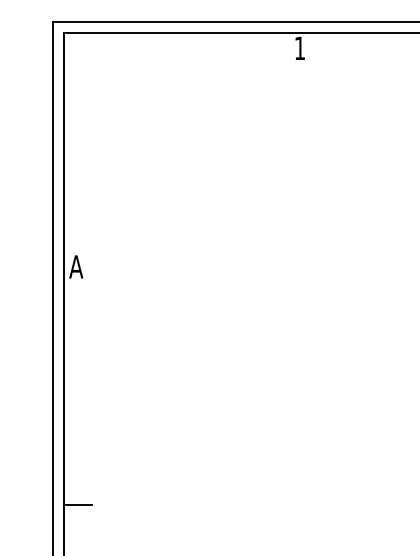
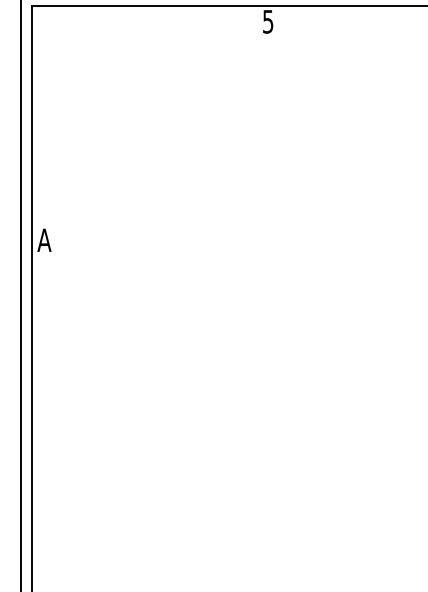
text: (300, 48) -> (268, 21), 1 -> 5
line: (78, 505) -> (46, 478), removed

